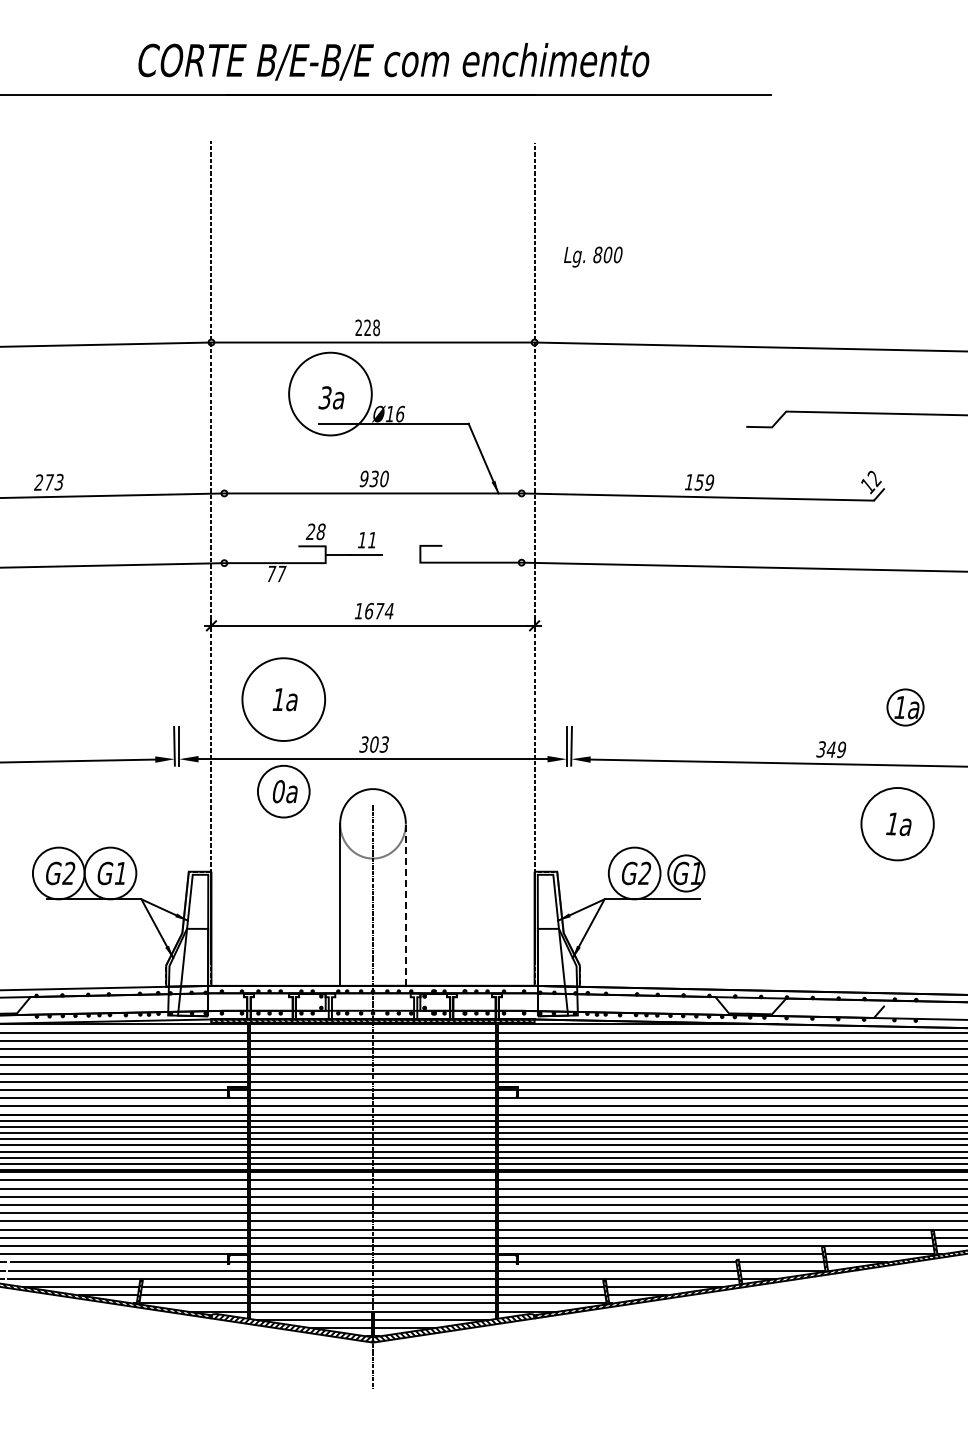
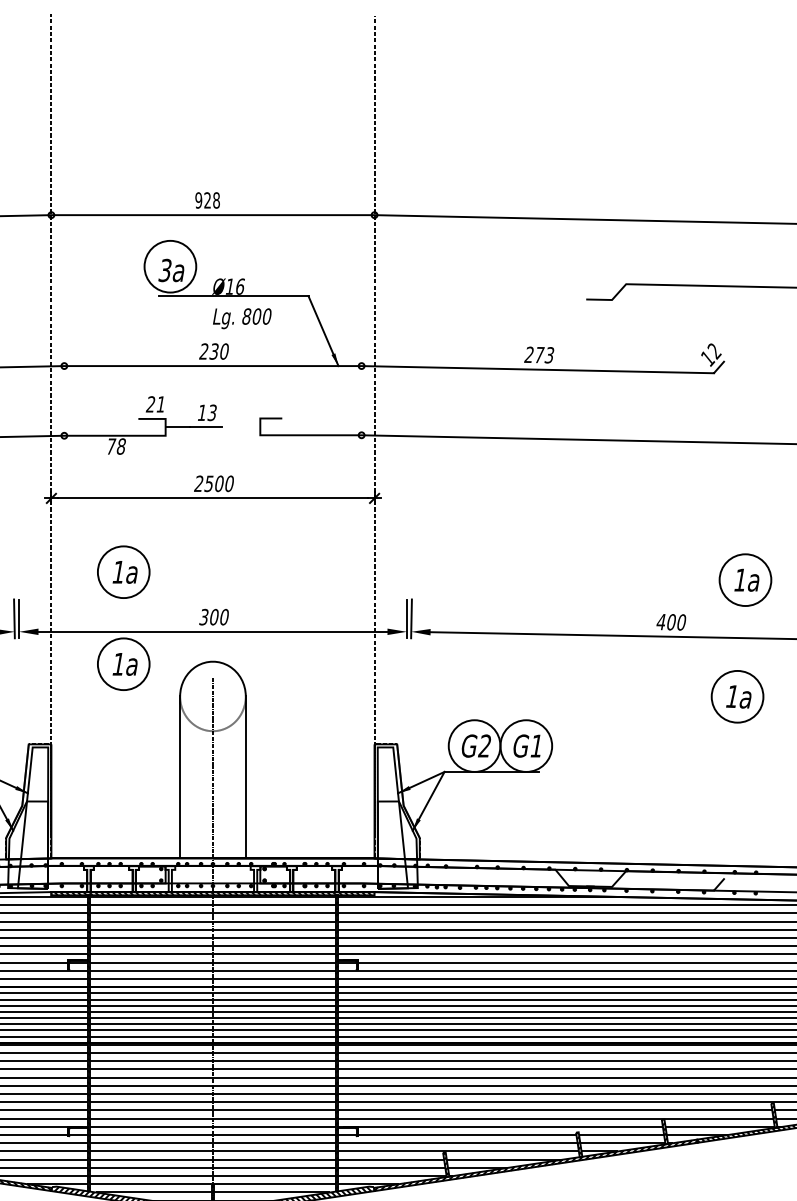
text: (593, 256) -> (242, 318), moved
text: (358, 327) -> (198, 200), 228 -> 928
circle: (330, 393) -> (170, 266), size x0.62
text: (363, 478) -> (203, 351), 930 -> 230
text: (699, 482) -> (539, 355), 159 -> 273
text: (320, 531) -> (160, 404), 28 -> 21
text: (371, 539) -> (211, 412), 11 -> 13
text: (281, 573) -> (121, 446), 77 -> 78
text: (373, 610) -> (213, 483), 1674 -> 2500
circle: (283, 699) -> (123, 572), size x0.62
circle: (905, 707) -> (745, 580), size x1.43
text: (383, 744) -> (223, 617), 303 -> 300
text: (830, 749) -> (670, 622), 349 -> 400
text: (278, 791) -> (118, 664), 0a -> 1a
circle: (897, 824) -> (737, 697), size x0.71
circle: (686, 873) -> (526, 746), size x1.43
line: (405, 904) -> (245, 777), dashed -> solid

